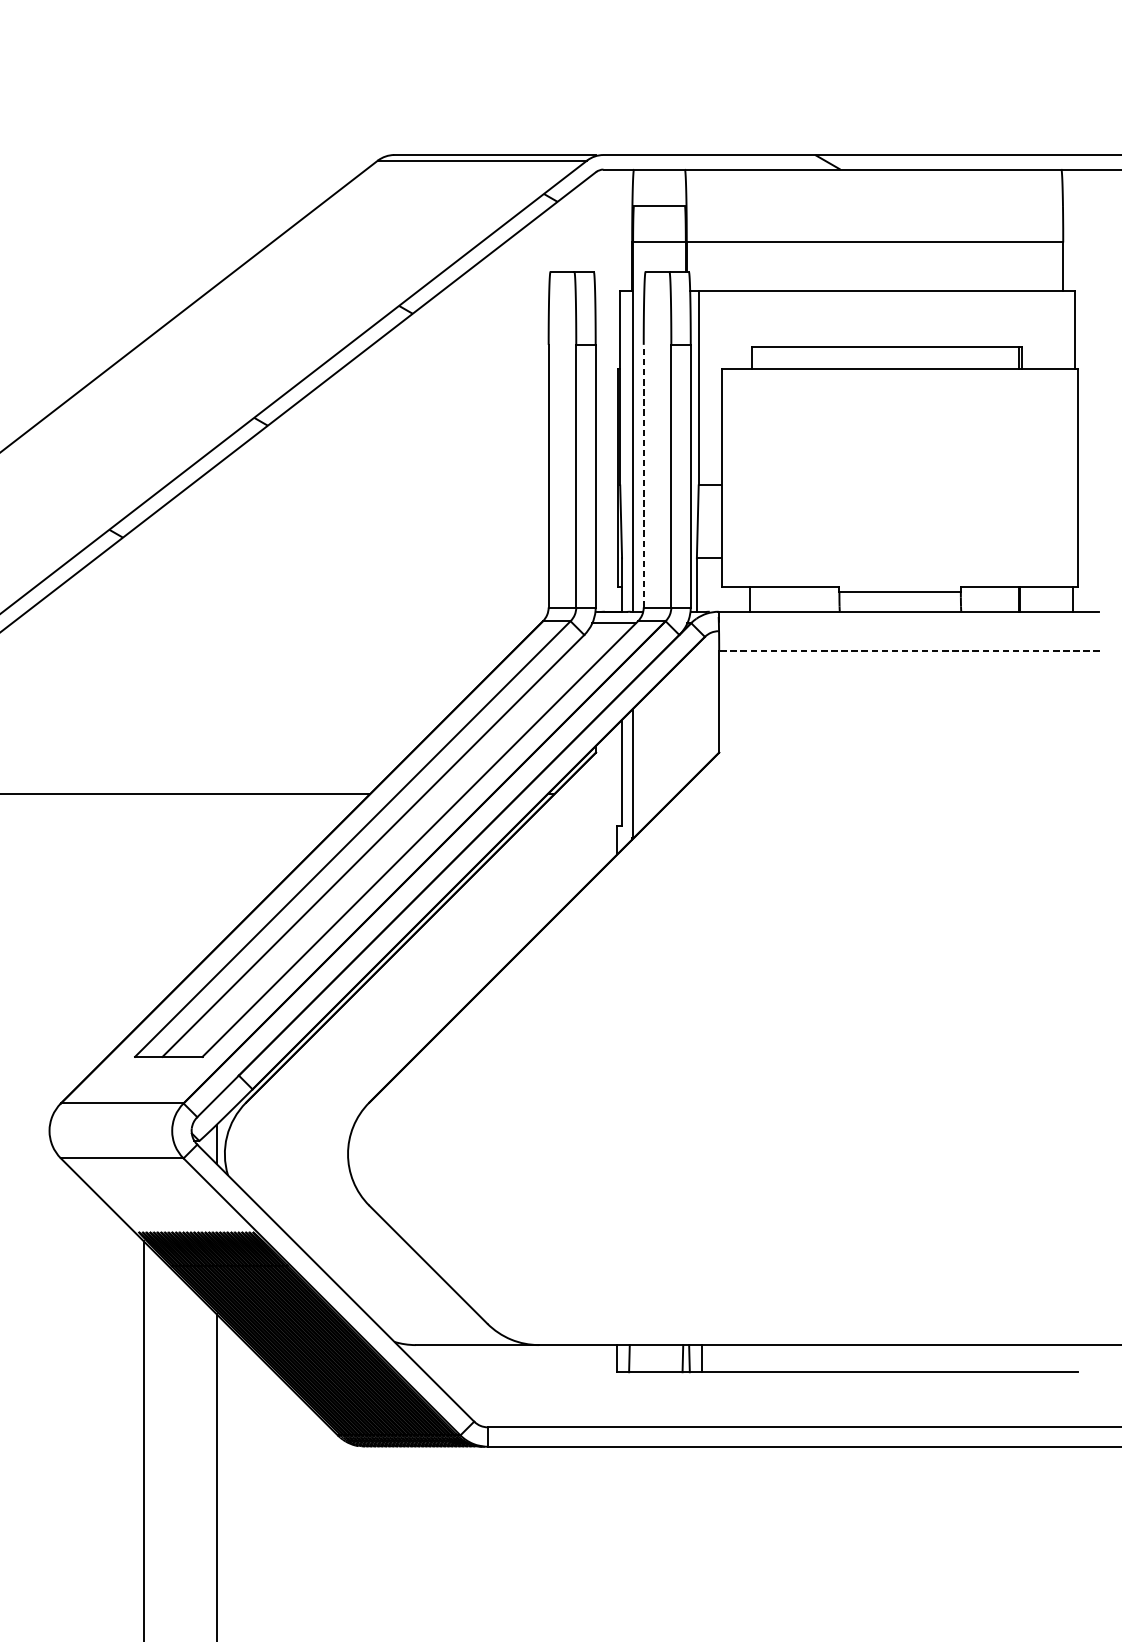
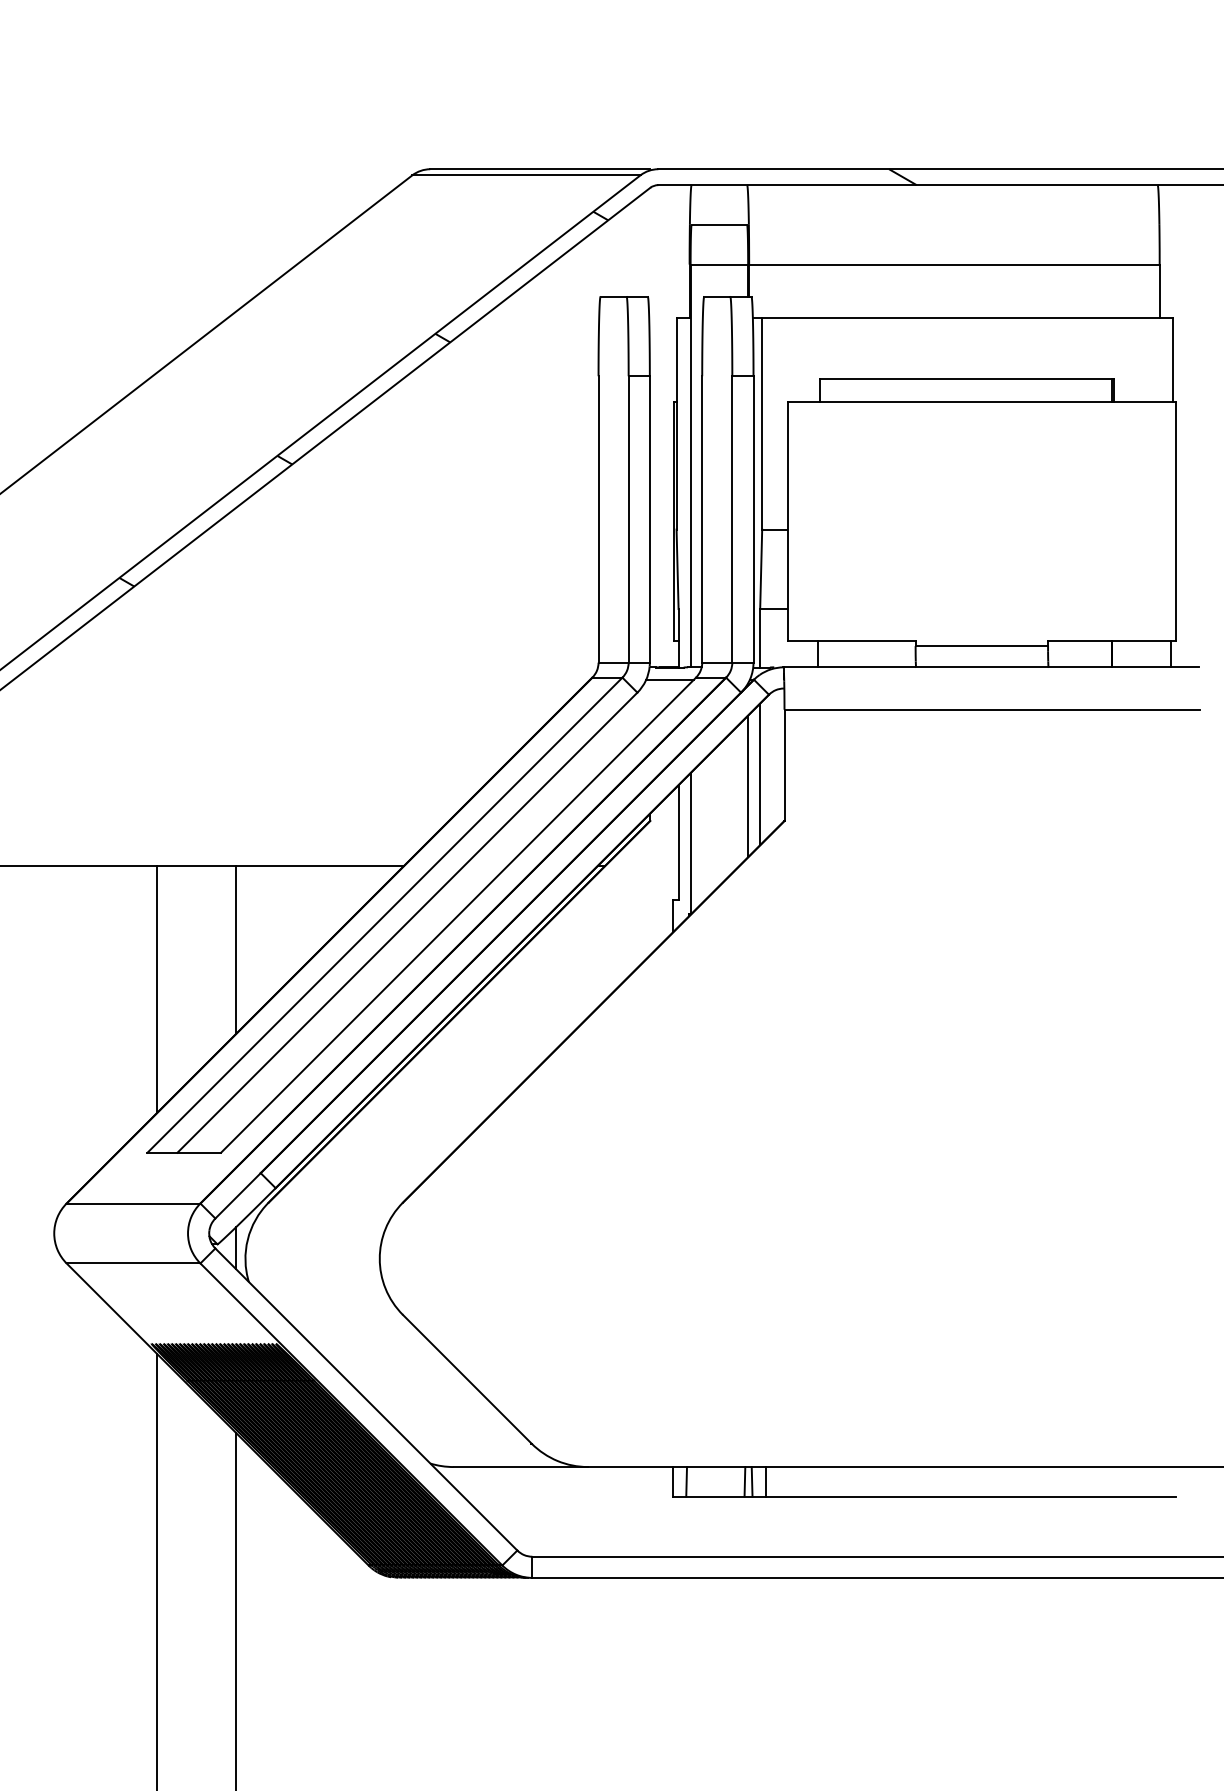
line: (643, 475) -> (702, 518), dashed -> solid
line: (909, 650) -> (992, 709), dashed -> solid
line: (697, 709) -> (760, 773), added
line: (686, 720) -> (748, 785), added
line: (216, 870) -> (236, 949), added
line: (143, 907) -> (156, 989), added

